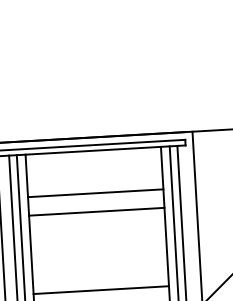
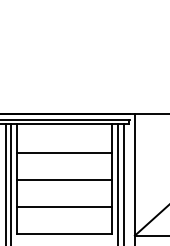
line: (96, 211) -> (64, 180), moved
line: (101, 290) -> (64, 207), moved

